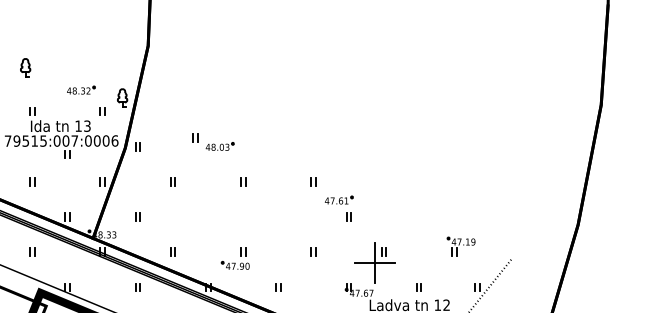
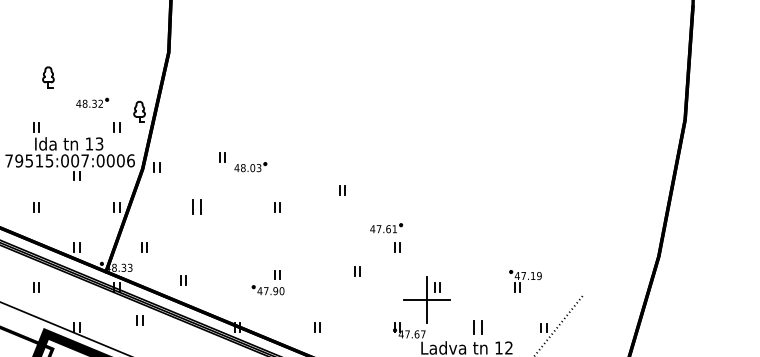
part: (25, 67) -> (48, 77), moved
part: (172, 181) -> (196, 206), size x1.6
part: (313, 181) -> (342, 189), moved
part: (137, 216) -> (144, 246), moved
part: (172, 251) -> (182, 279), moved
part: (313, 251) -> (357, 270), moved
part: (234, 258) -> (267, 282), moved
part: (137, 287) -> (139, 320), moved
part: (418, 287) -> (476, 327), size x1.6

